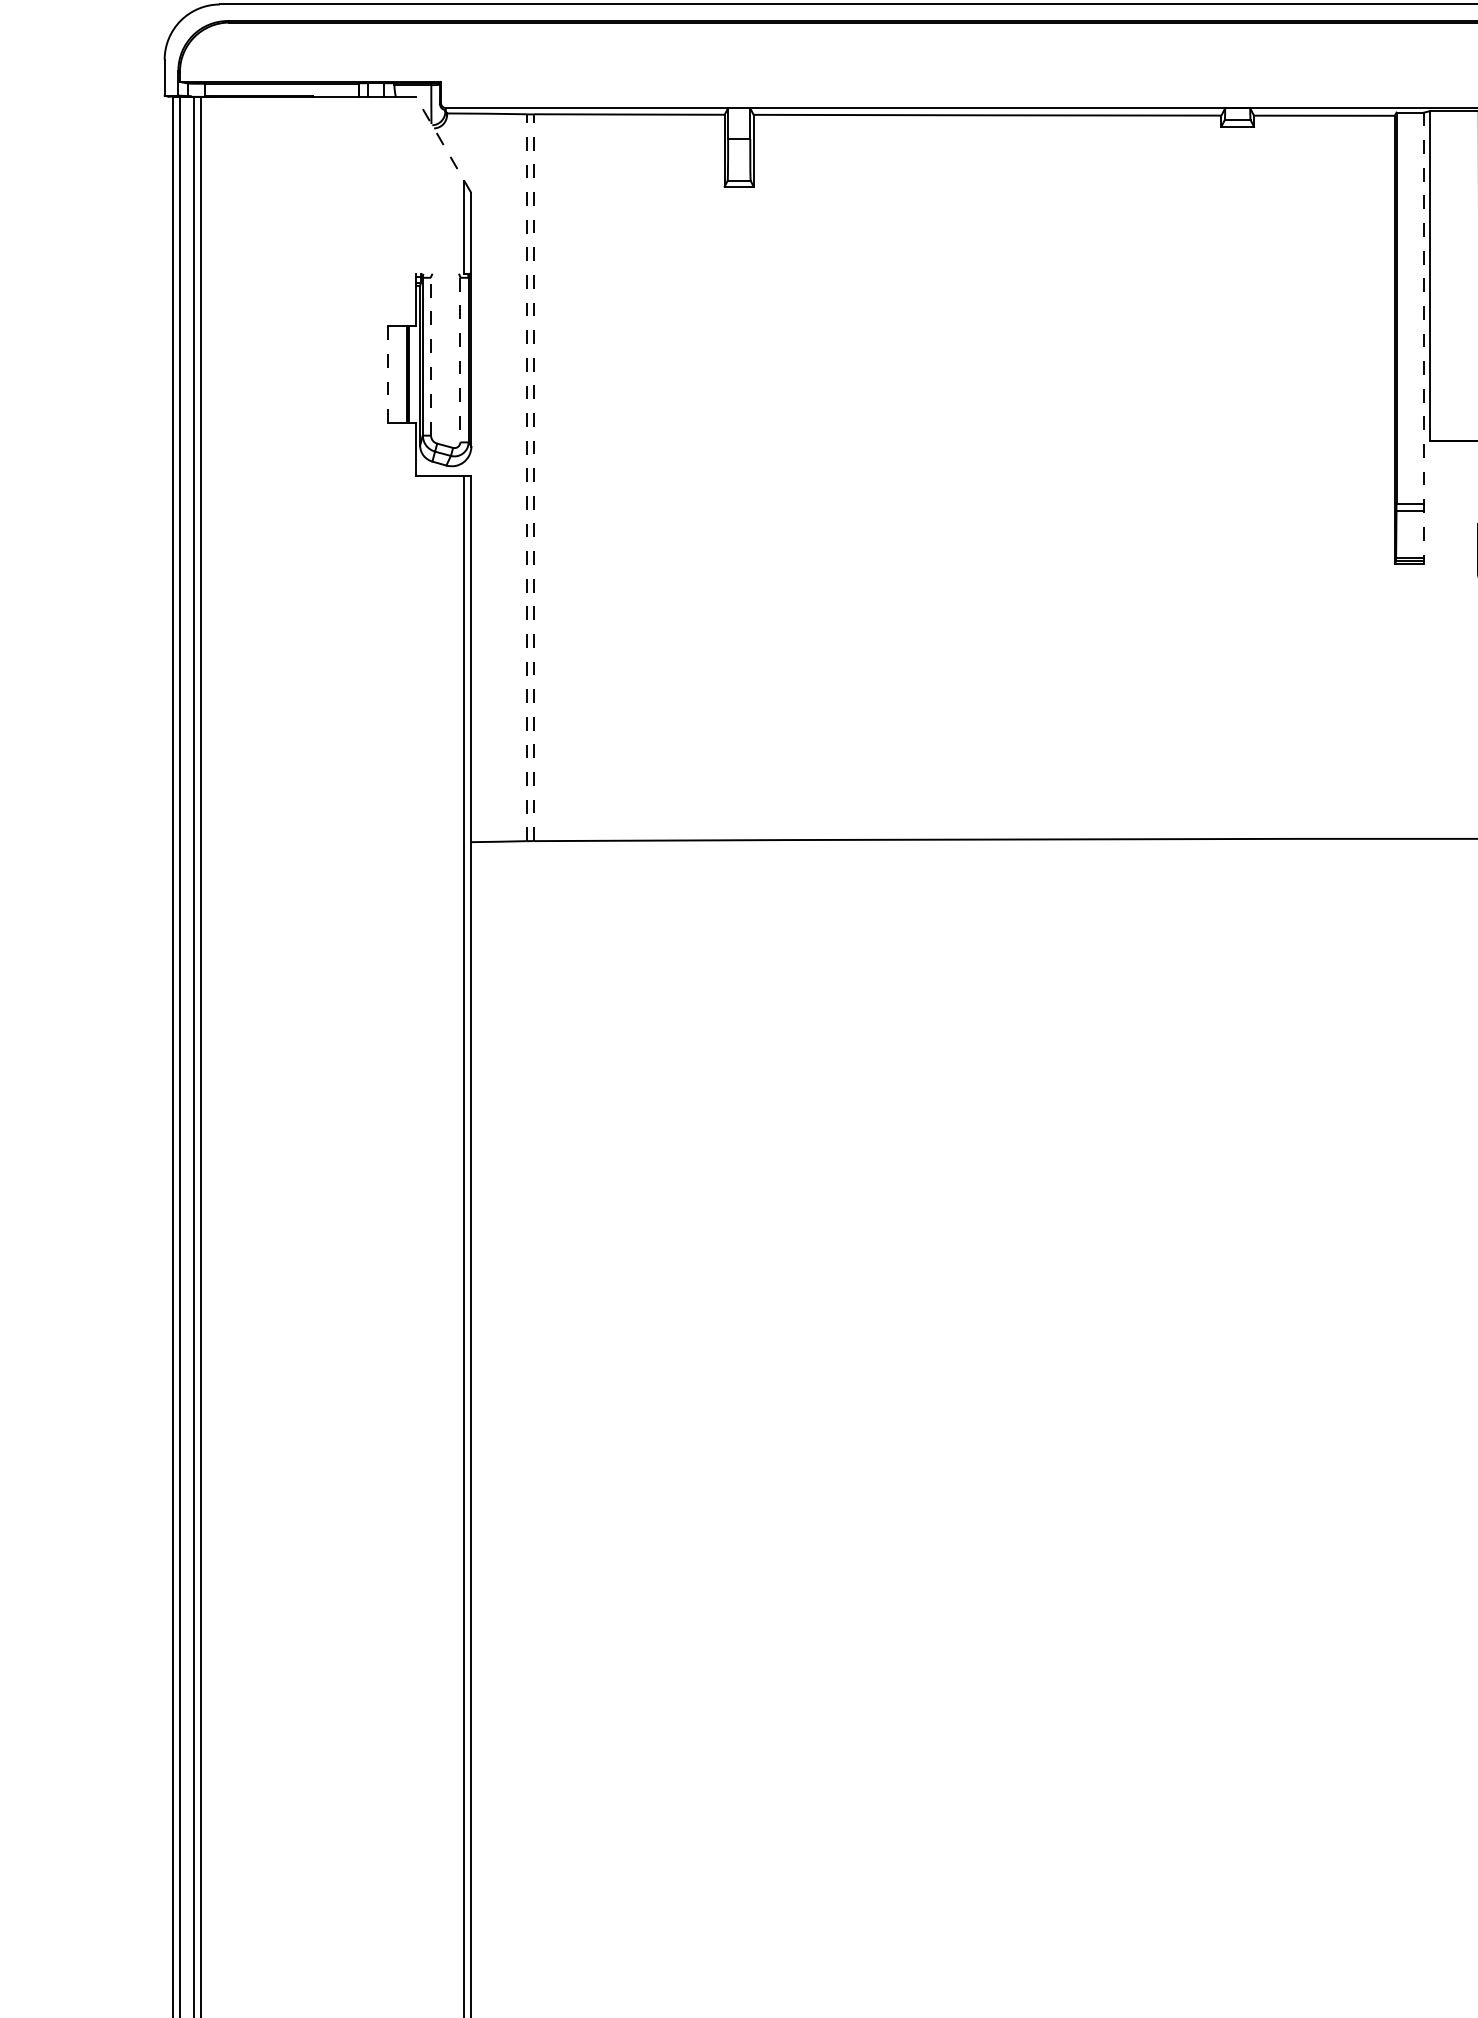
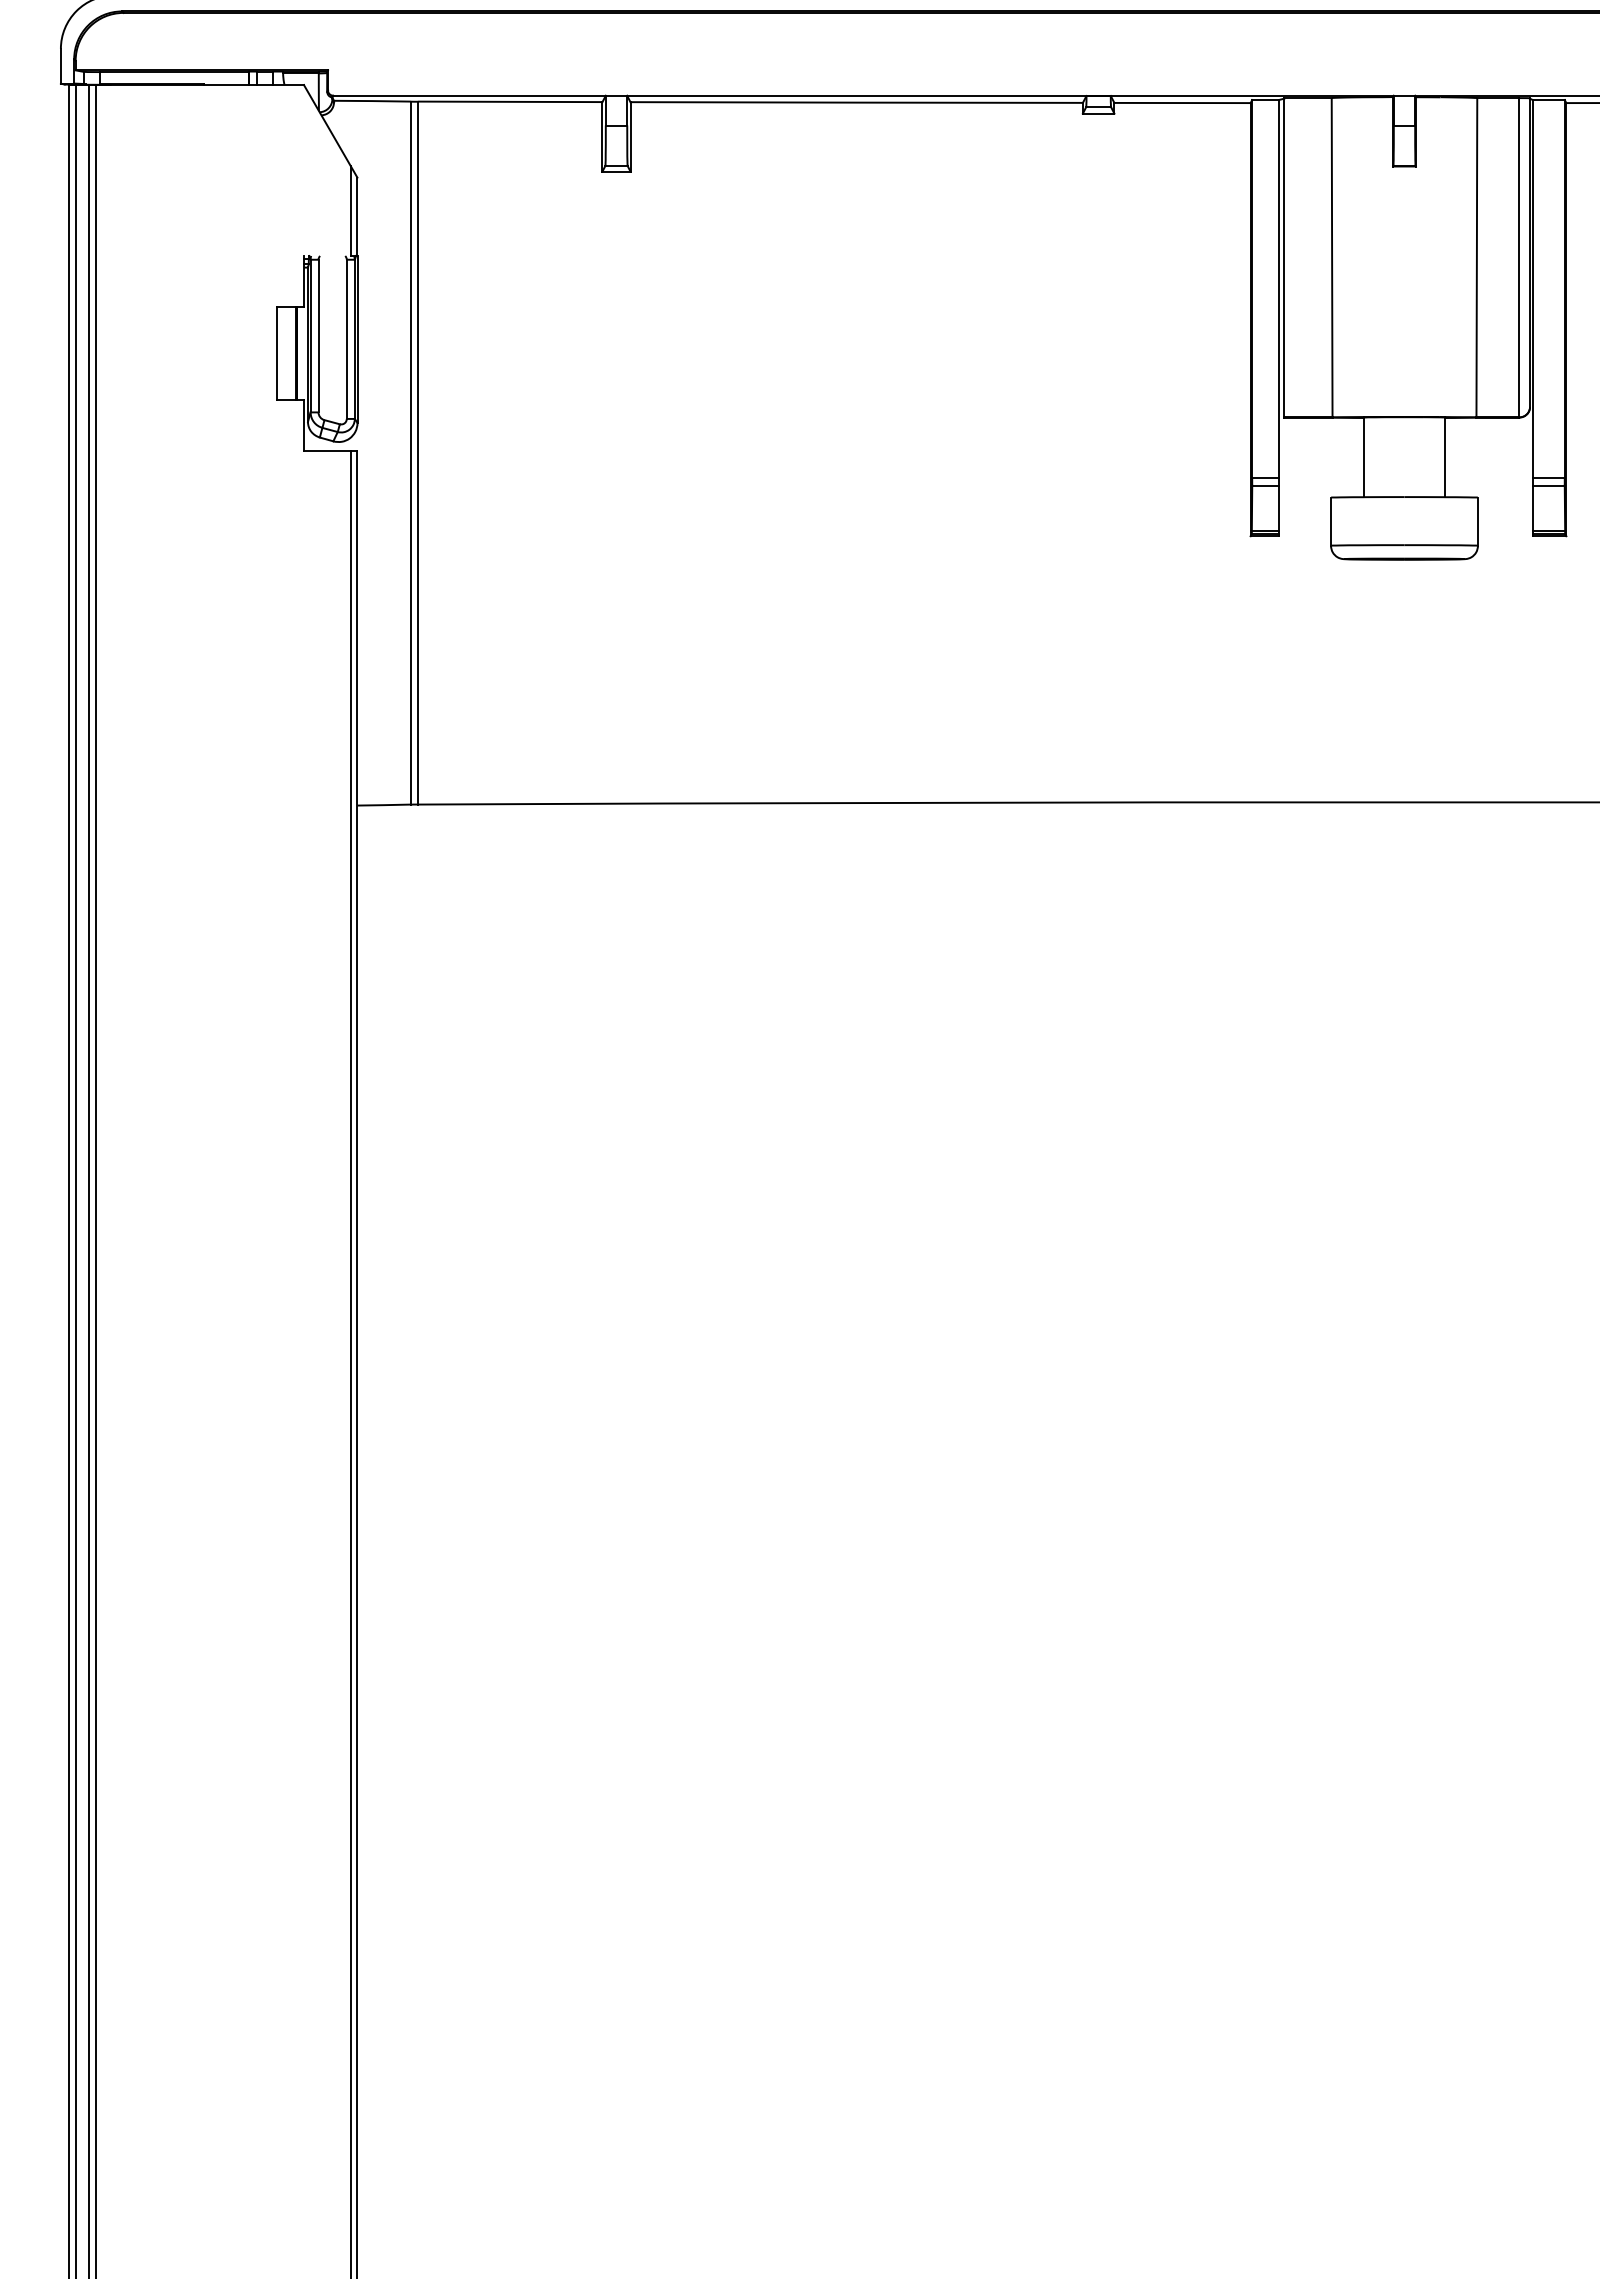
line: (443, 144) -> (330, 130), dashed -> solid
line: (1423, 338) -> (1278, 318), dashed -> solid
line: (431, 356) -> (318, 335), dashed -> solid
line: (459, 360) -> (346, 339), dashed -> solid
line: (388, 374) -> (277, 353), dashed -> solid
line: (533, 477) -> (417, 452), dashed -> solid
line: (526, 478) -> (410, 453), dashed -> solid

